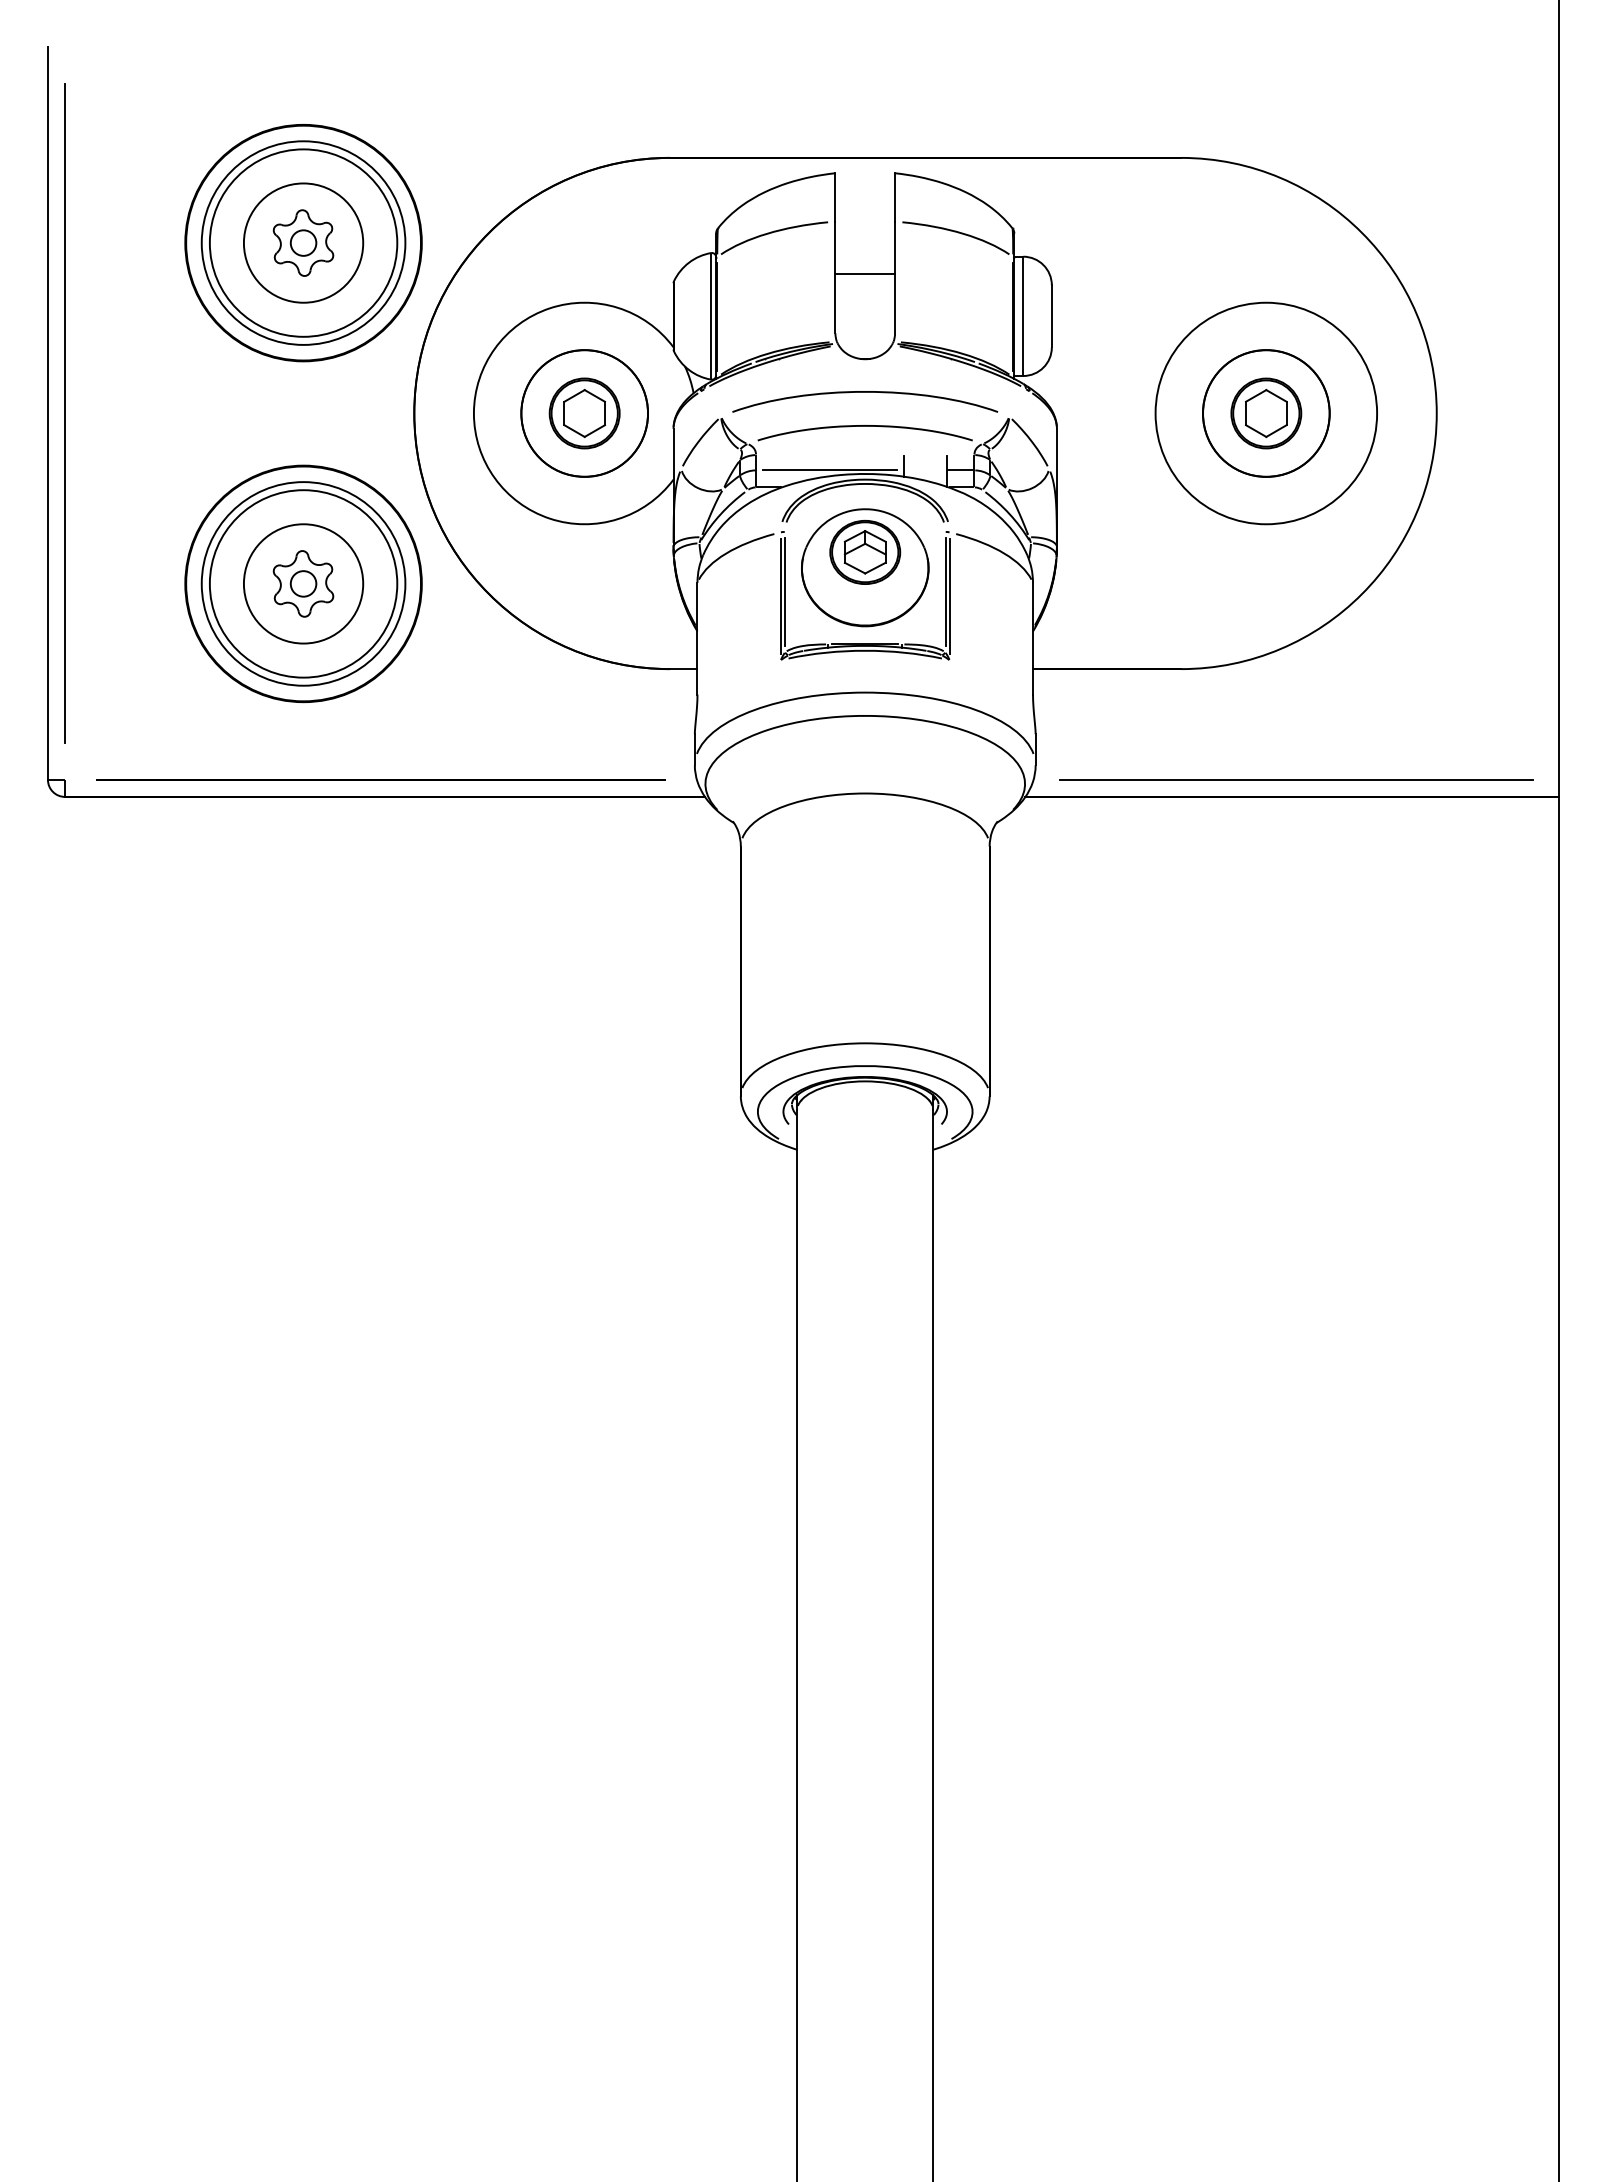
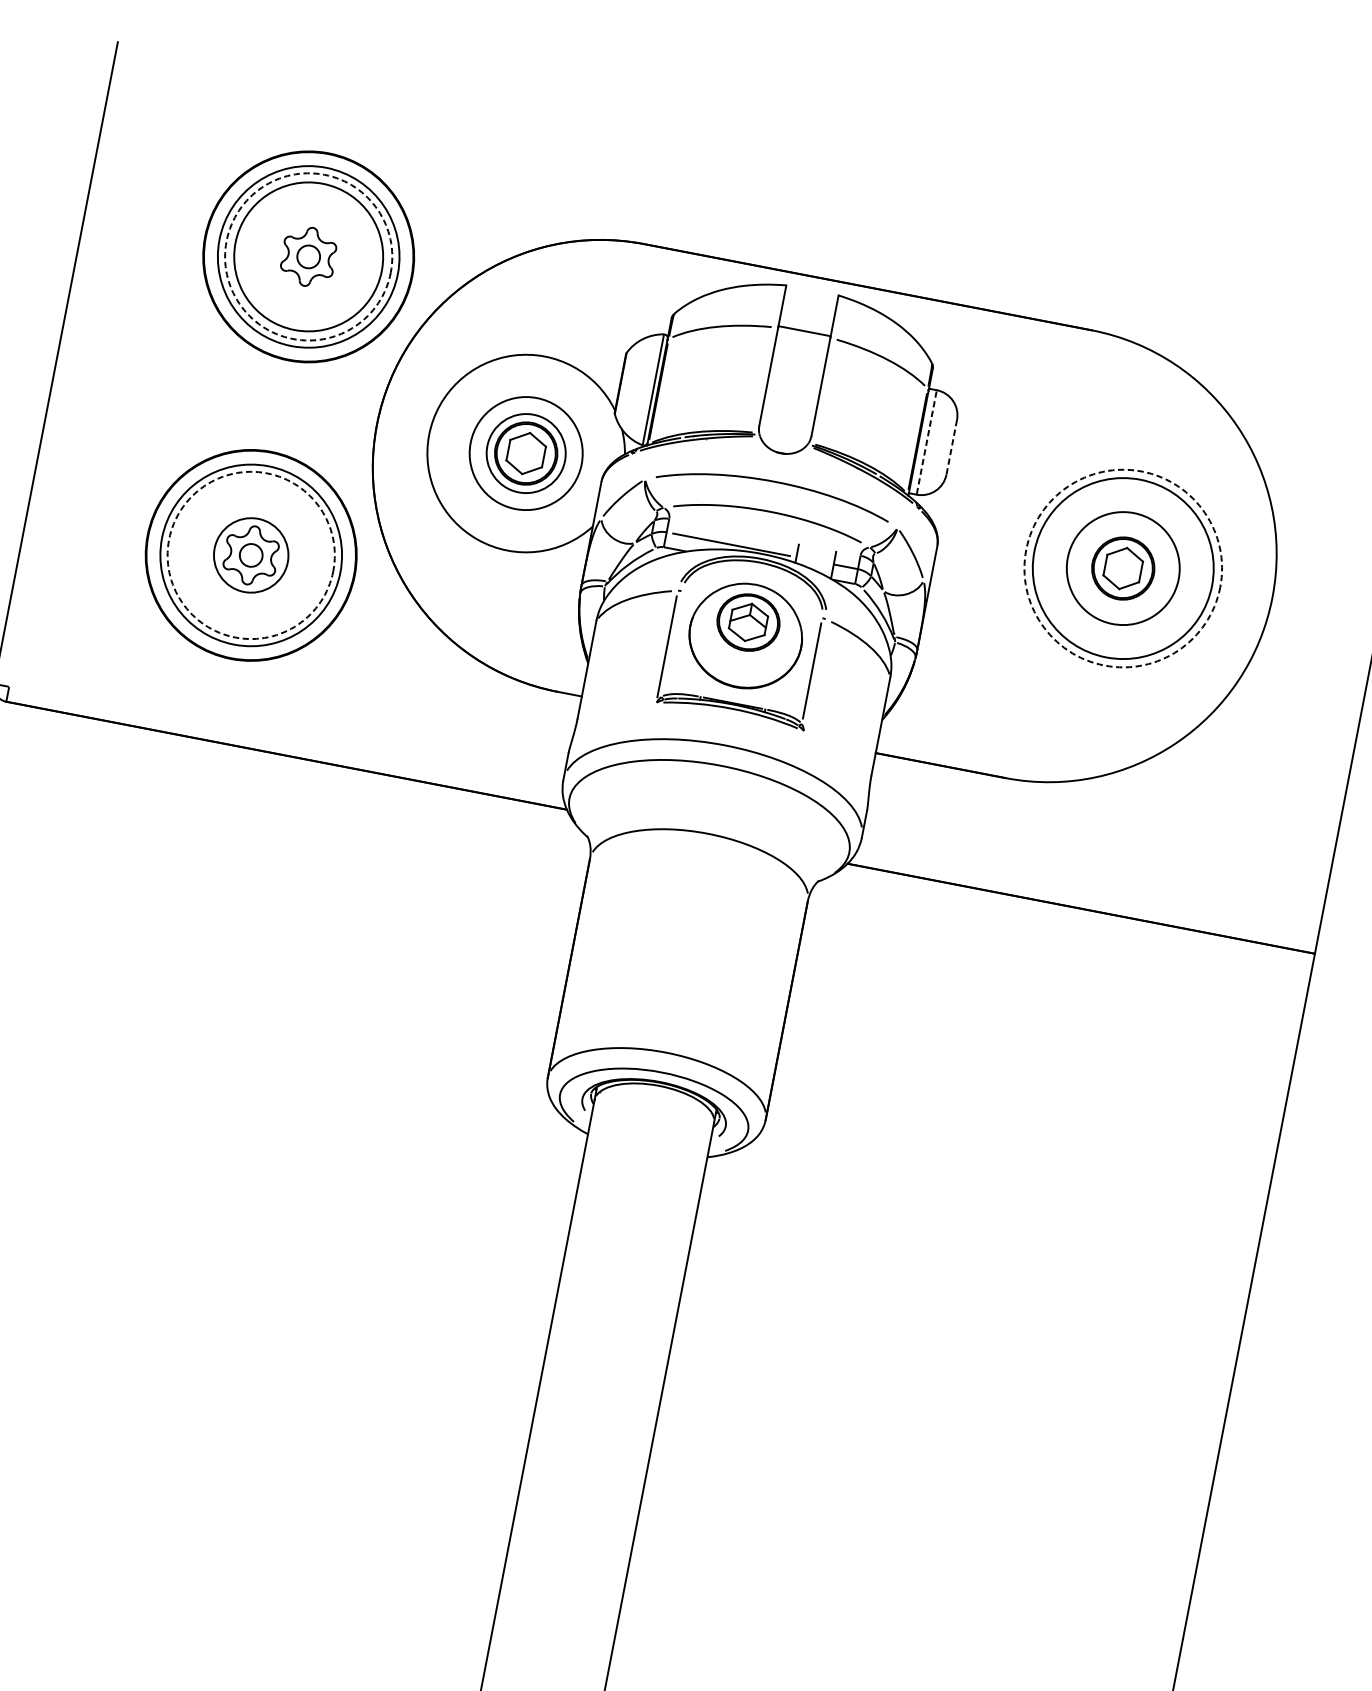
circle: (303, 242) -> (308, 256), size x1.4
circle: (303, 242) -> (308, 256), solid -> dashed
line: (865, 273) -> (804, 331), moved
line: (1023, 316) -> (926, 442), solid -> dashed
line: (1051, 316) -> (951, 447), solid -> dashed
line: (65, 413) -> (71, 366), removed
circle: (584, 413) -> (526, 453), size x0.7
circle: (1265, 413) -> (1122, 568), size x1.6
circle: (1266, 413) -> (1123, 568), solid -> dashed
circle: (303, 583) -> (251, 555), size x0.7
circle: (303, 583) -> (251, 555), solid -> dashed
line: (784, 591) -> (671, 643), removed
line: (949, 595) -> (815, 674), removed
line: (380, 779) -> (285, 739), removed
line: (1296, 779) -> (1087, 894), removed

